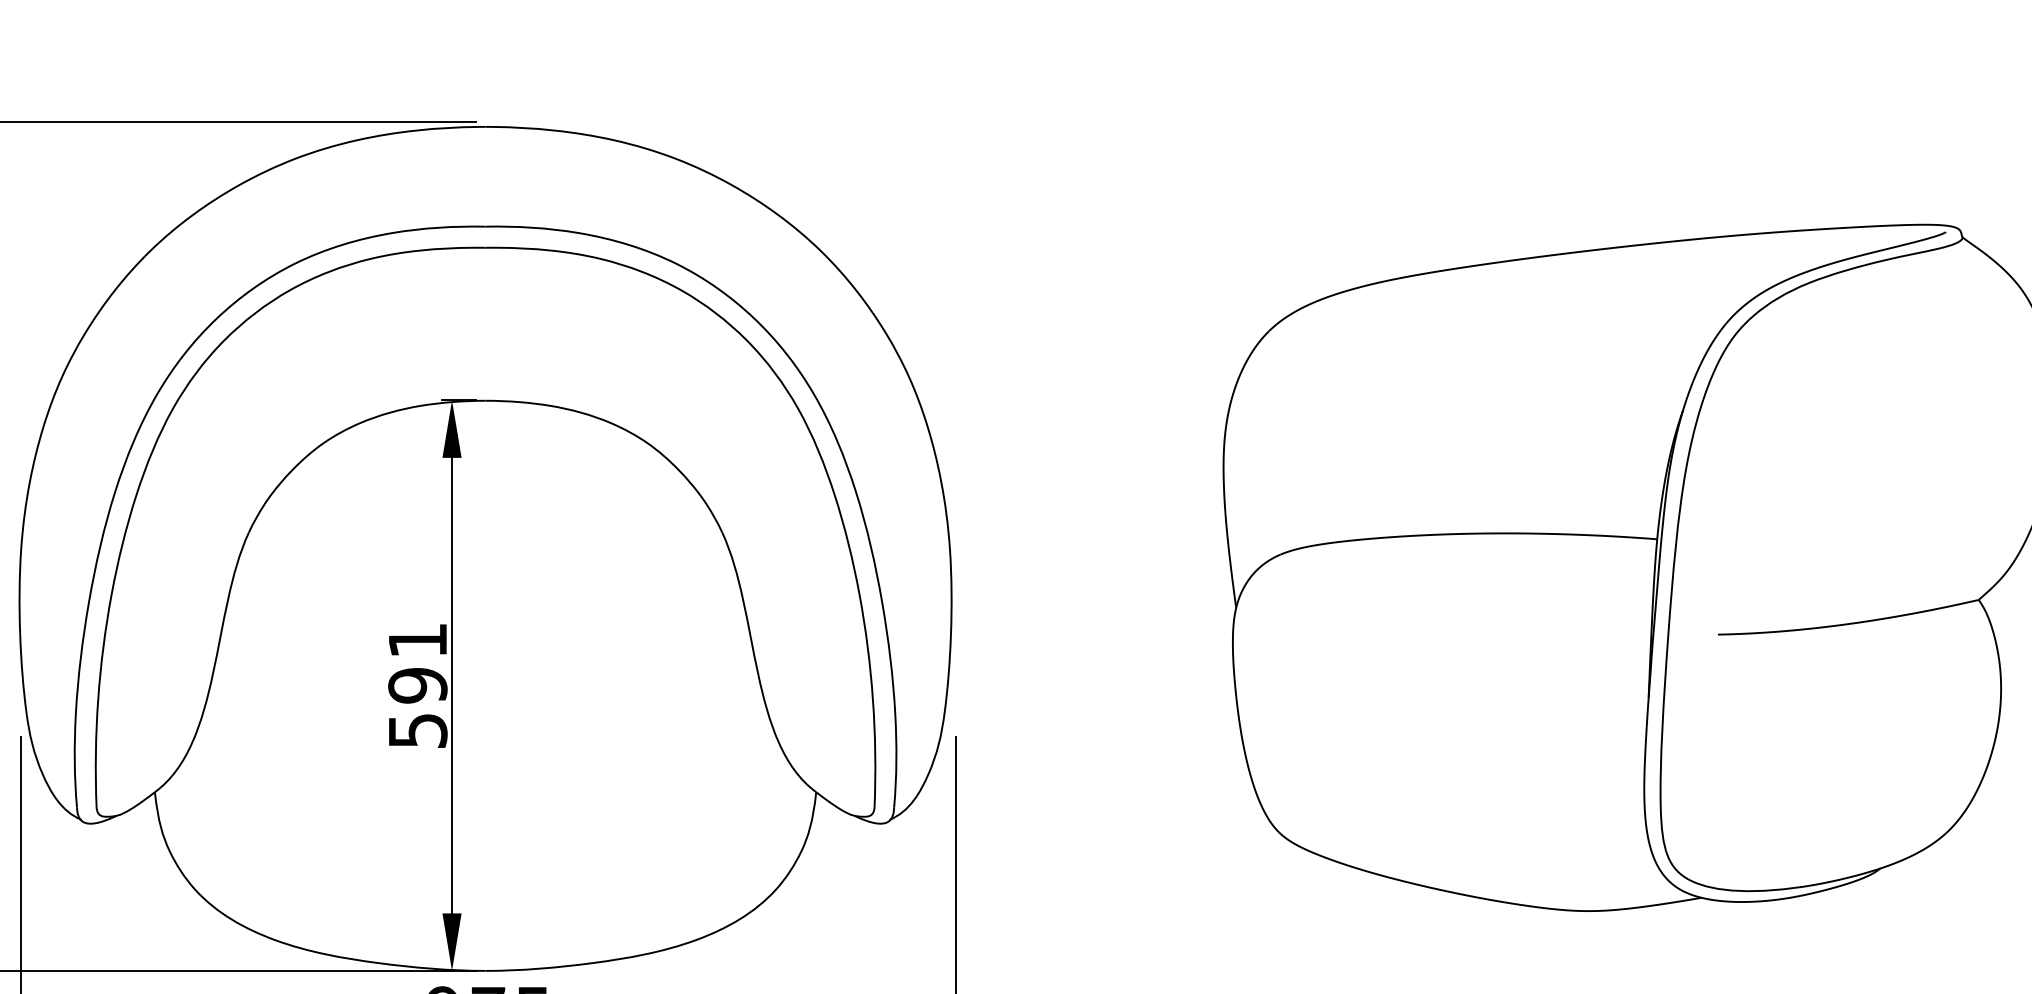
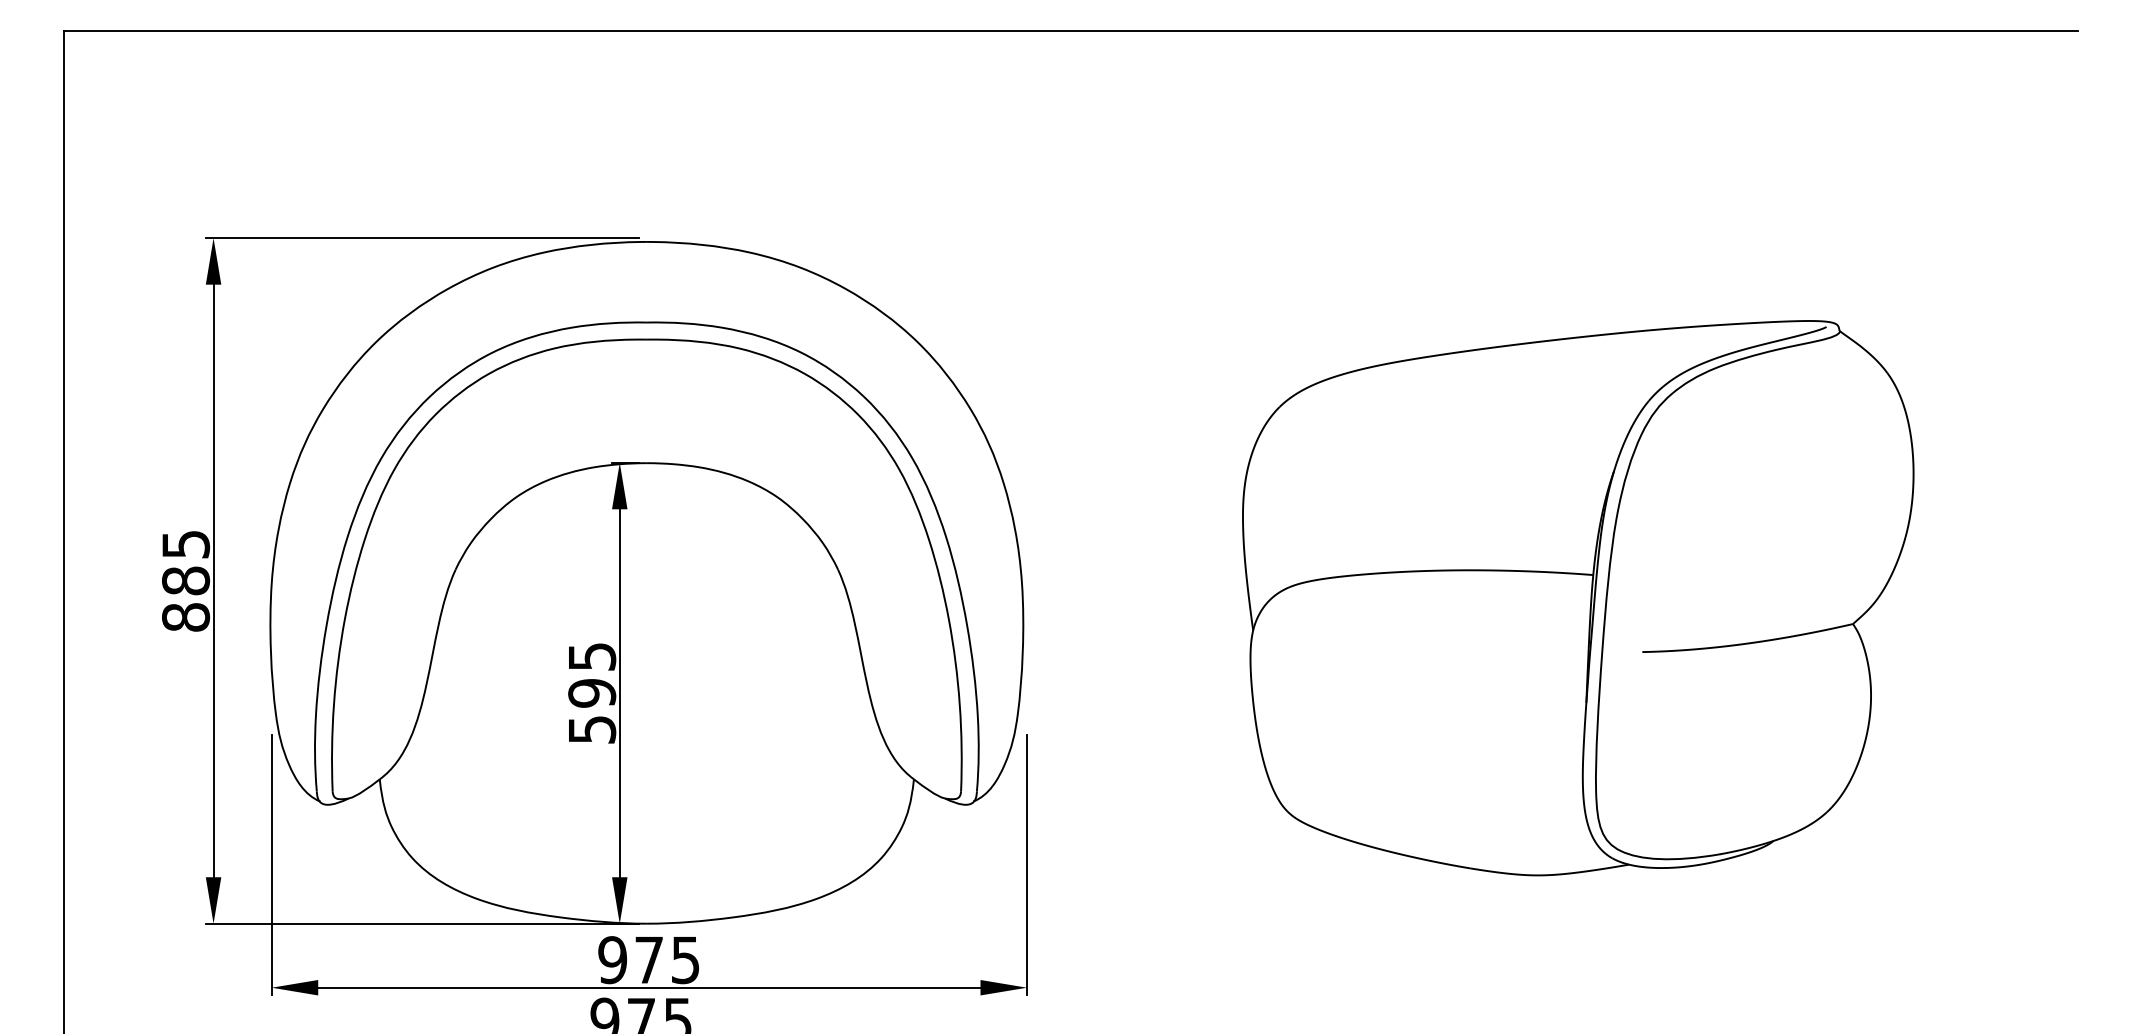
text: (418, 640) -> (592, 656), 591 -> 595

